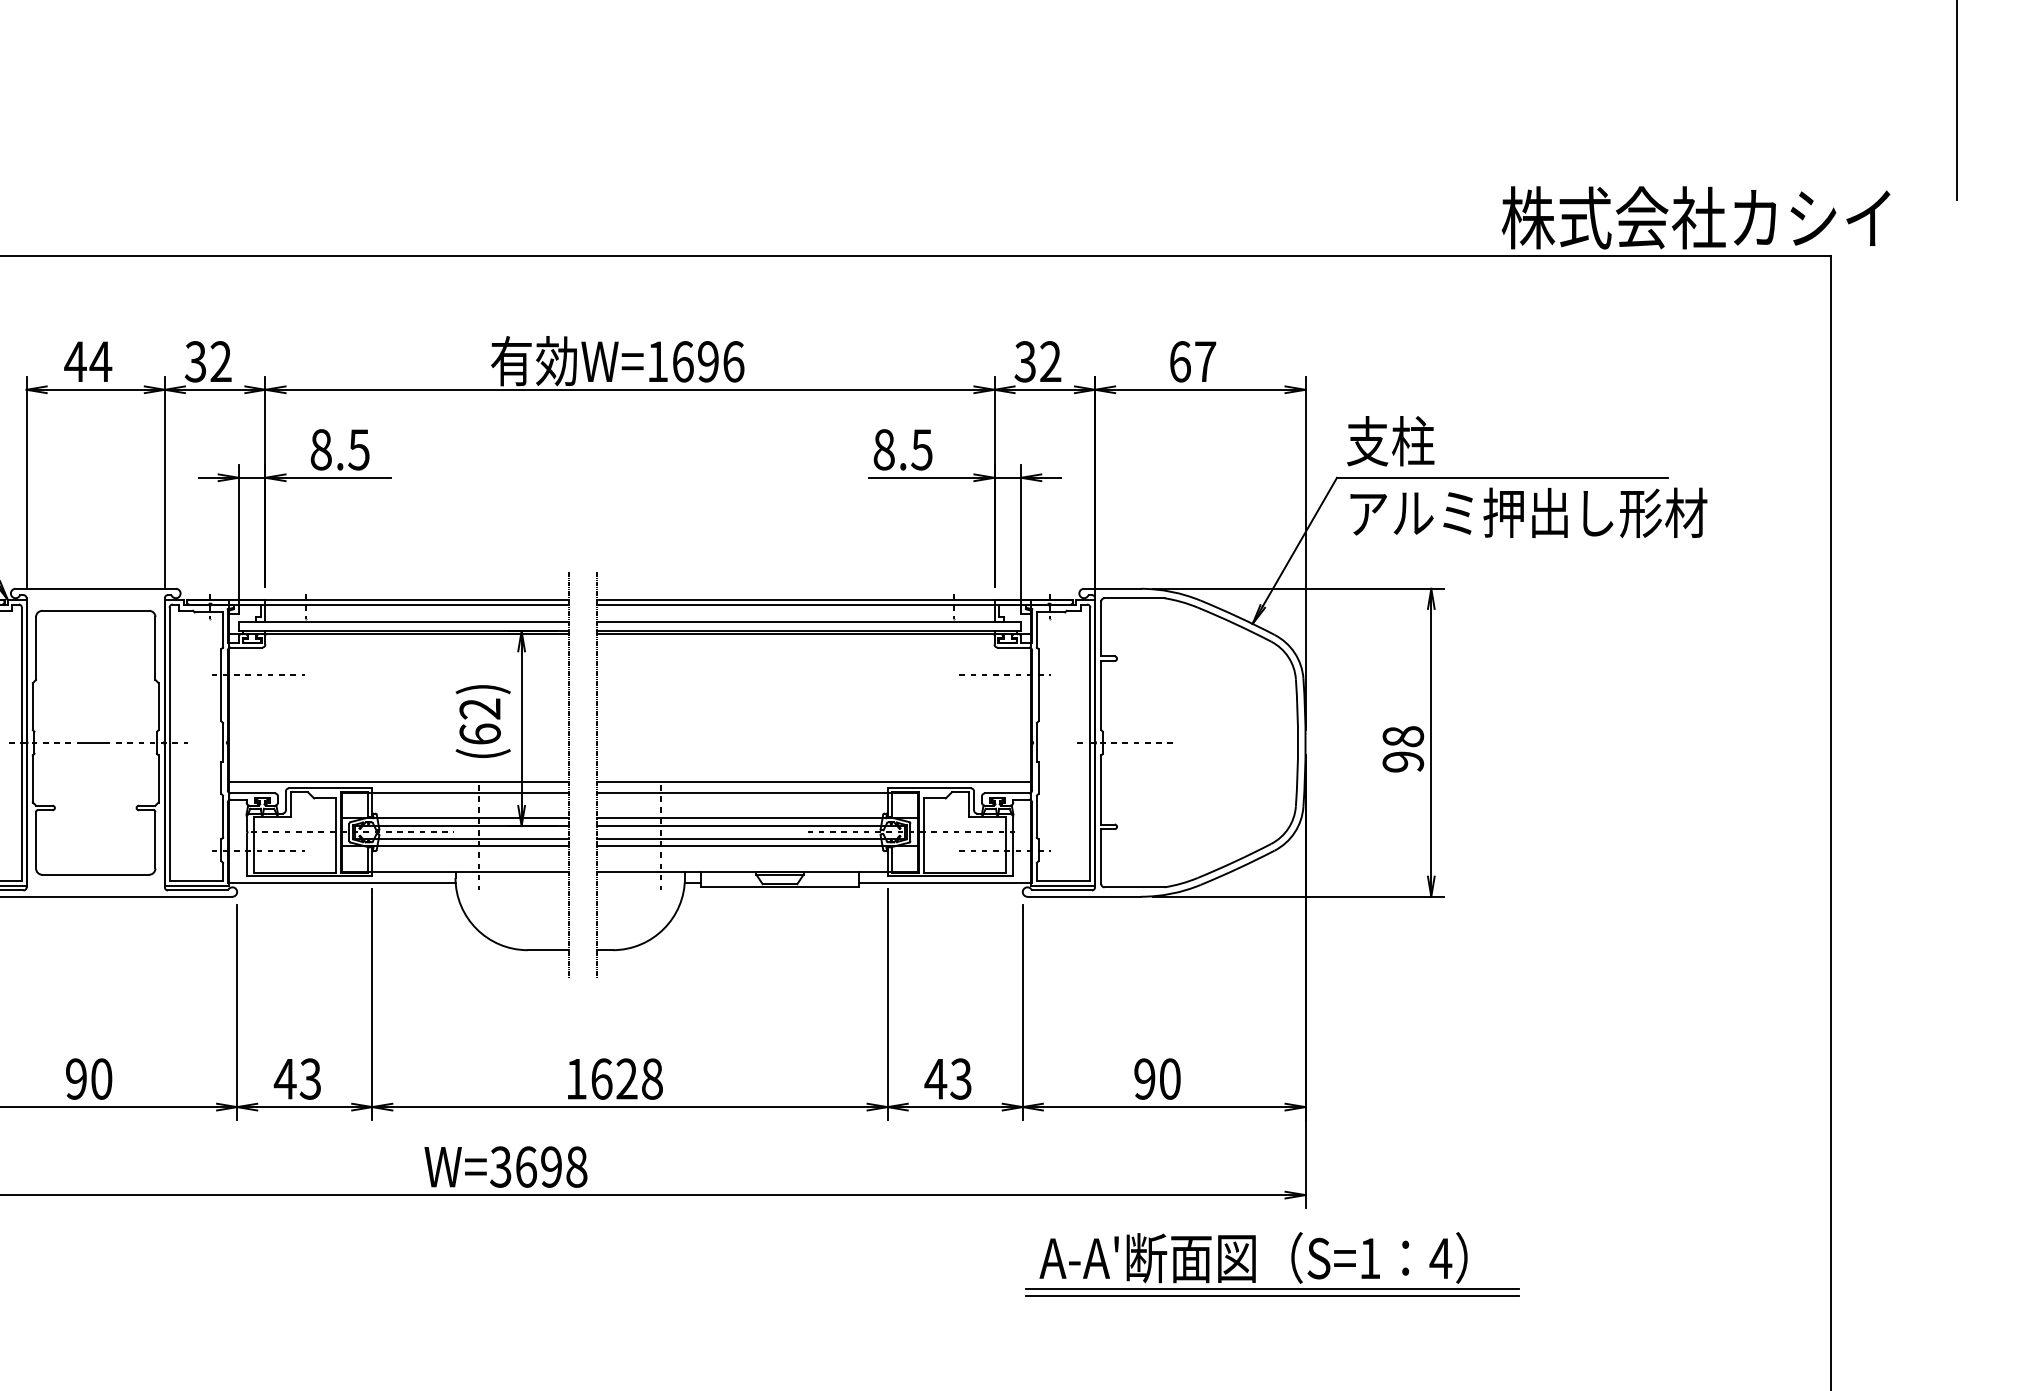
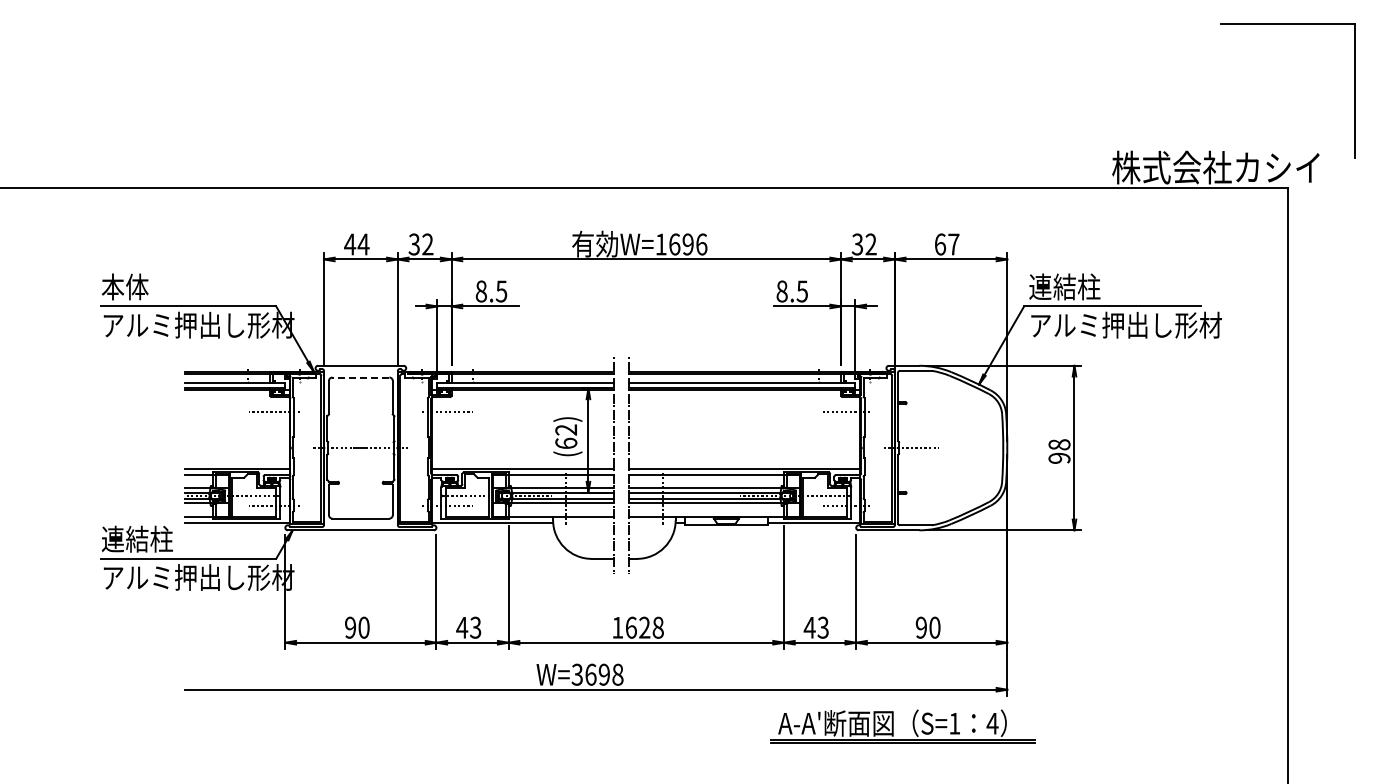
text: (1412, 440) -> (1064, 286), 支柱 -> 連結柱
line: (95, 610) -> (360, 377), solid -> dashed
part: (1255, 1263) -> (893, 726), moved

